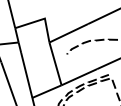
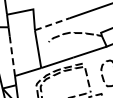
line: (68, 33) -> (52, 24), solid -> dashed
line: (26, 75) -> (12, 56), solid -> dashed

